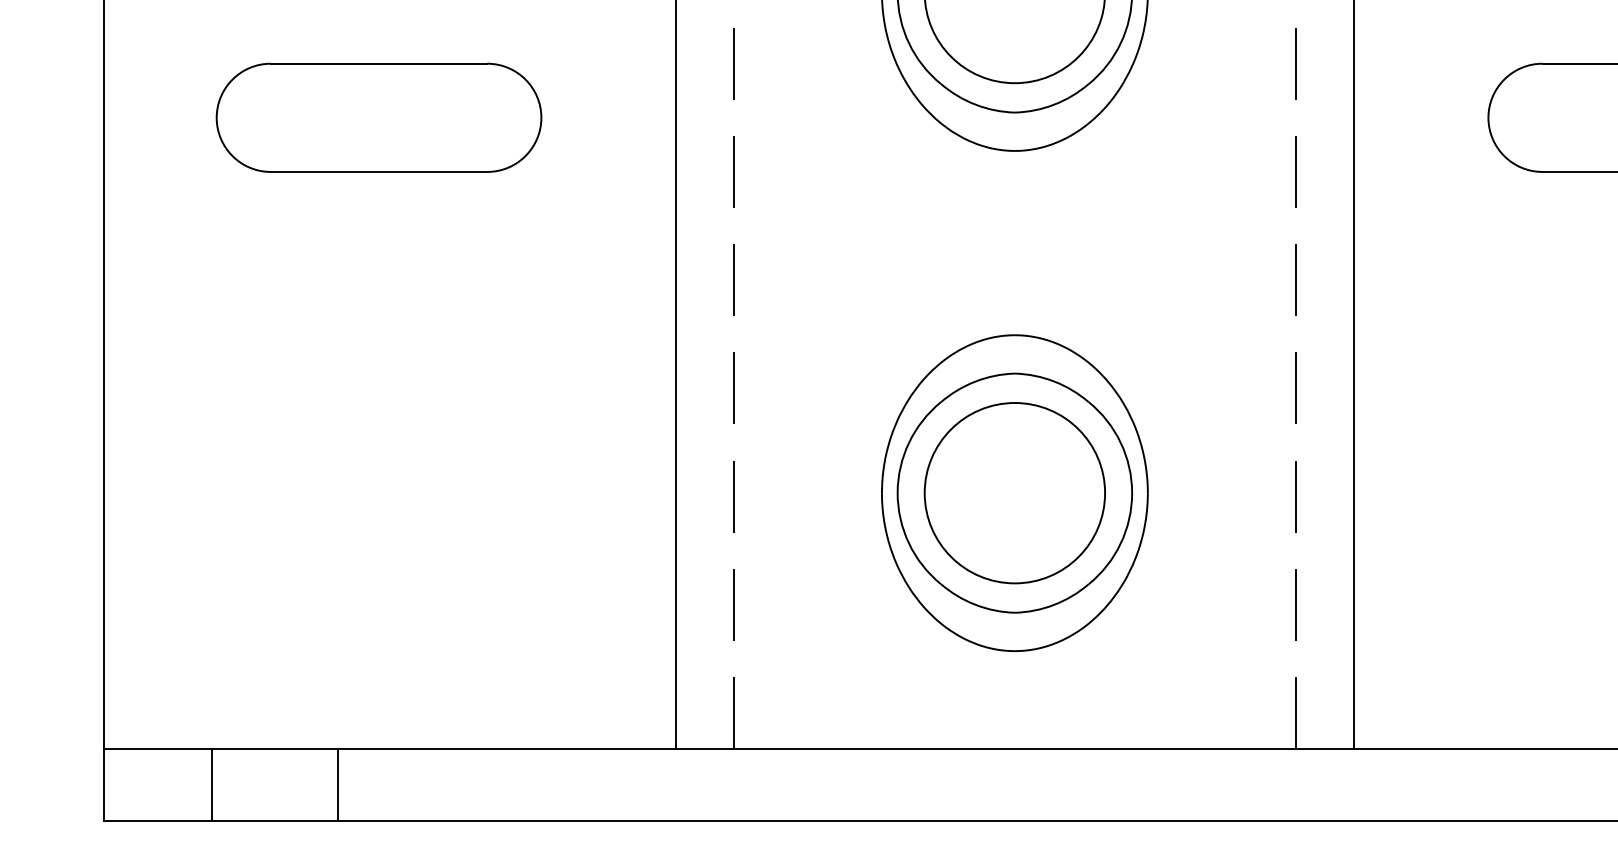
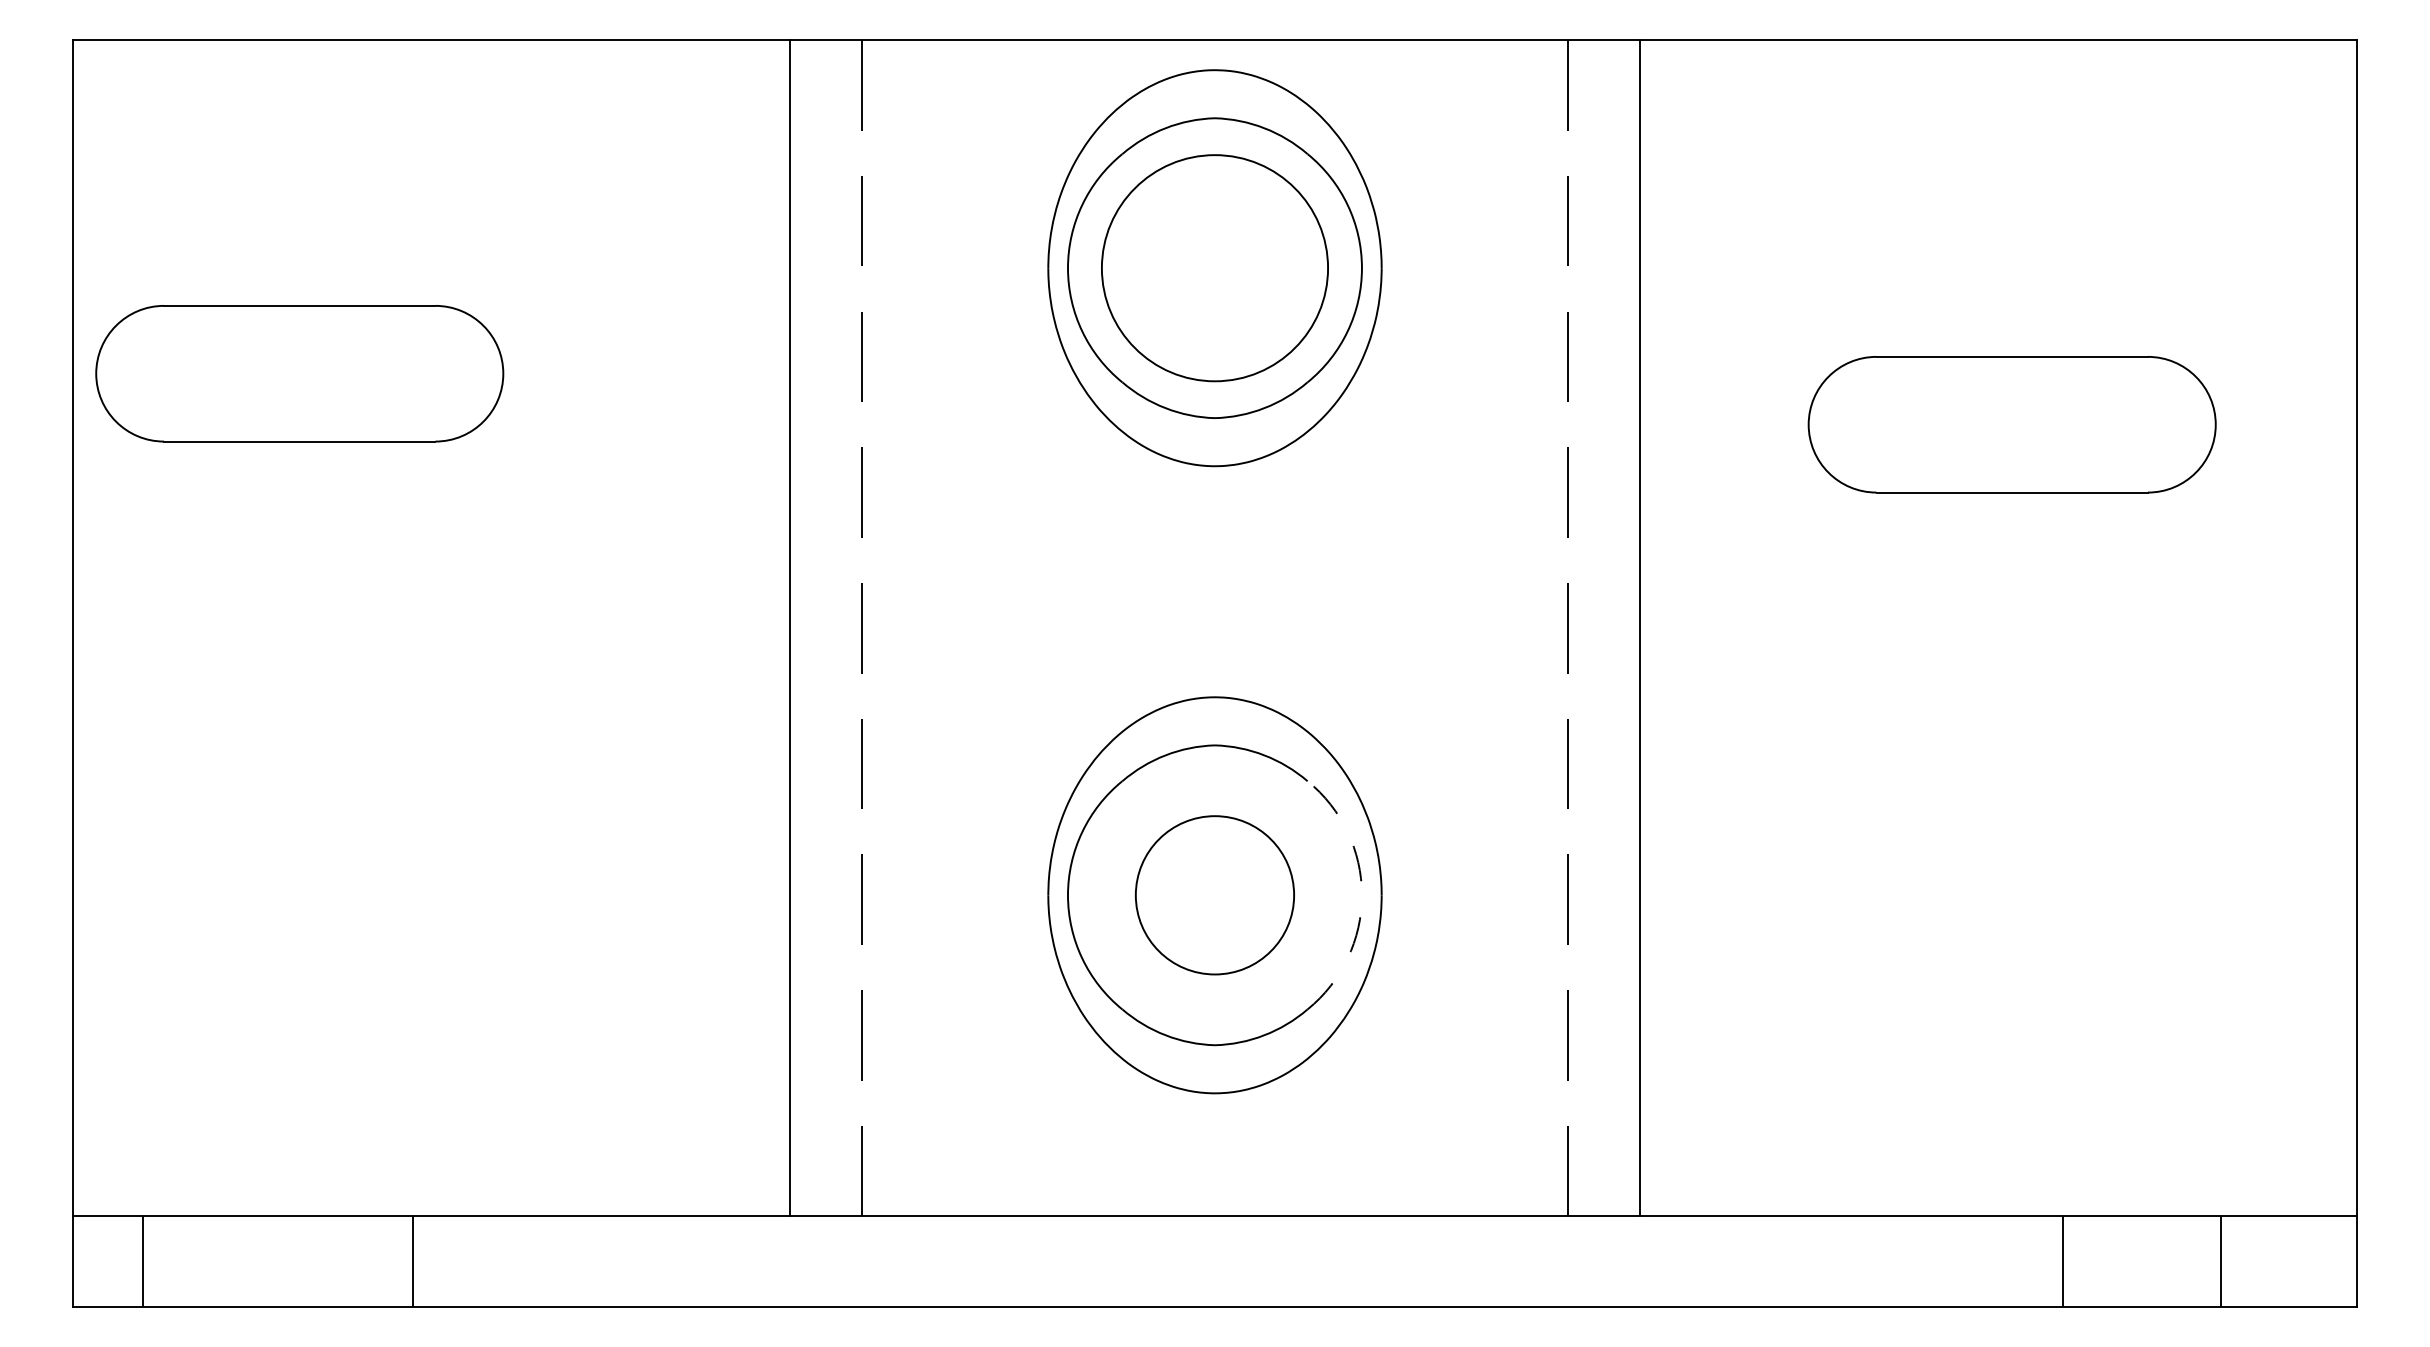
part: (378, 117) -> (299, 373), moved
circle: (1014, 493) -> (1214, 895), size x0.7
arc: (1131, 493) -> (1361, 895), solid -> dashed
line: (212, 785) -> (142, 1261), moved
line: (338, 785) -> (412, 1261), moved

